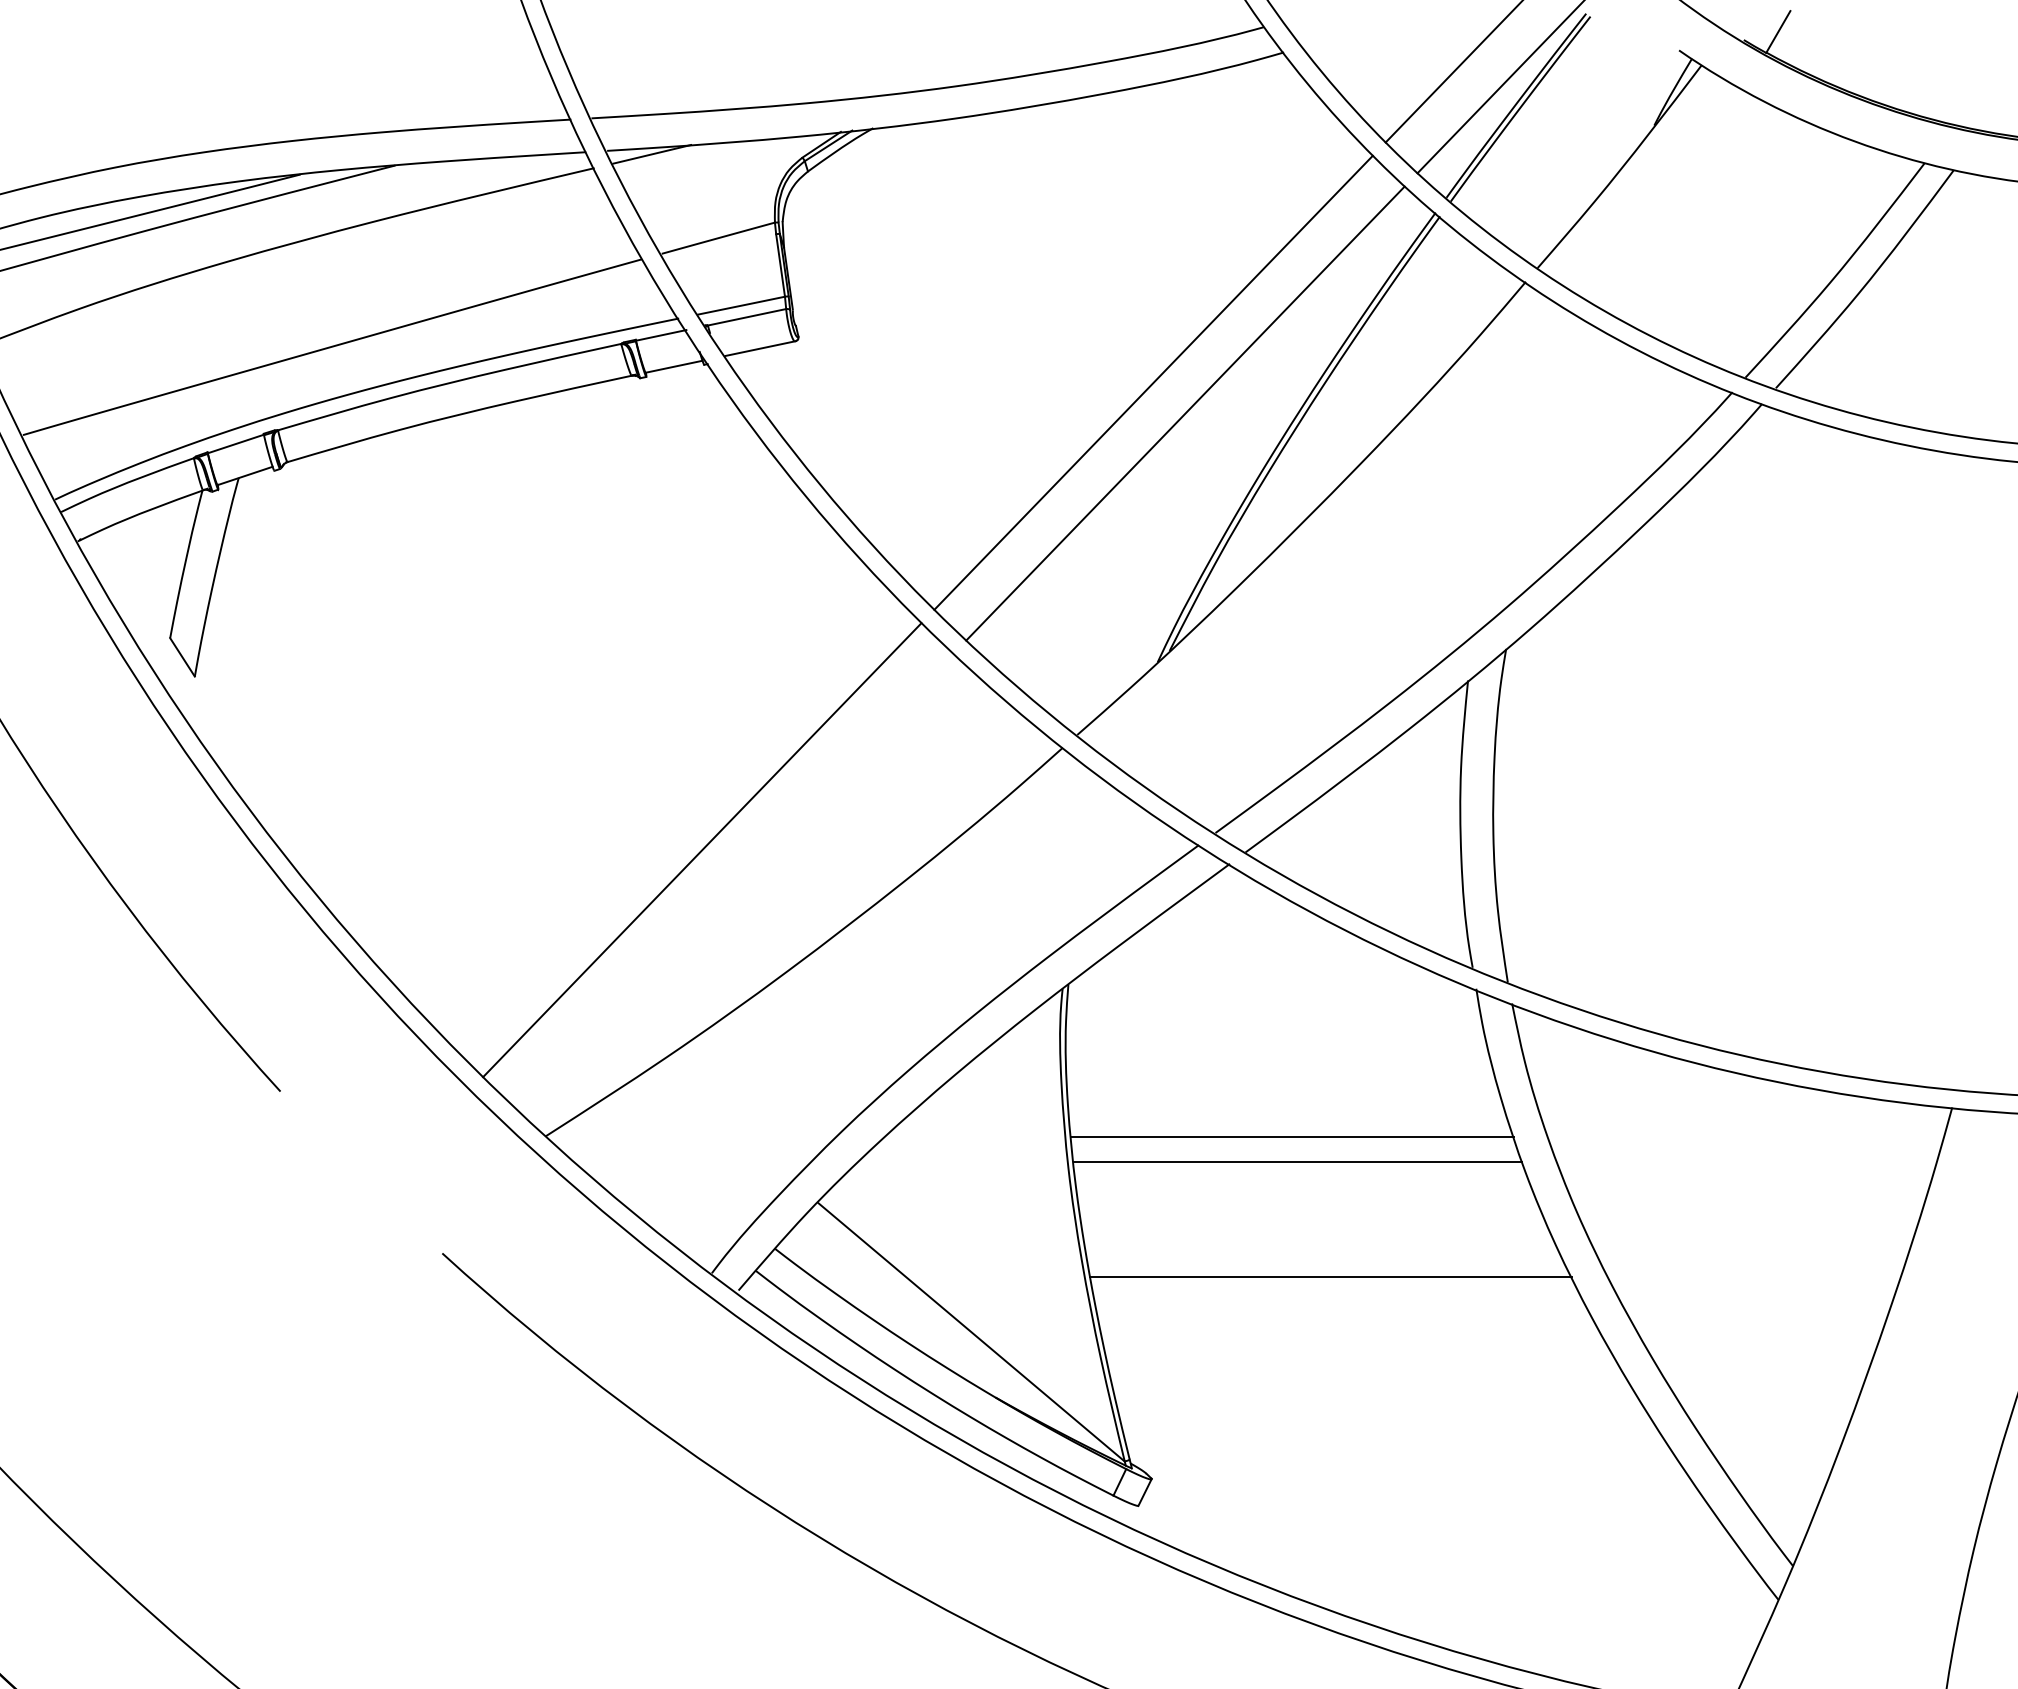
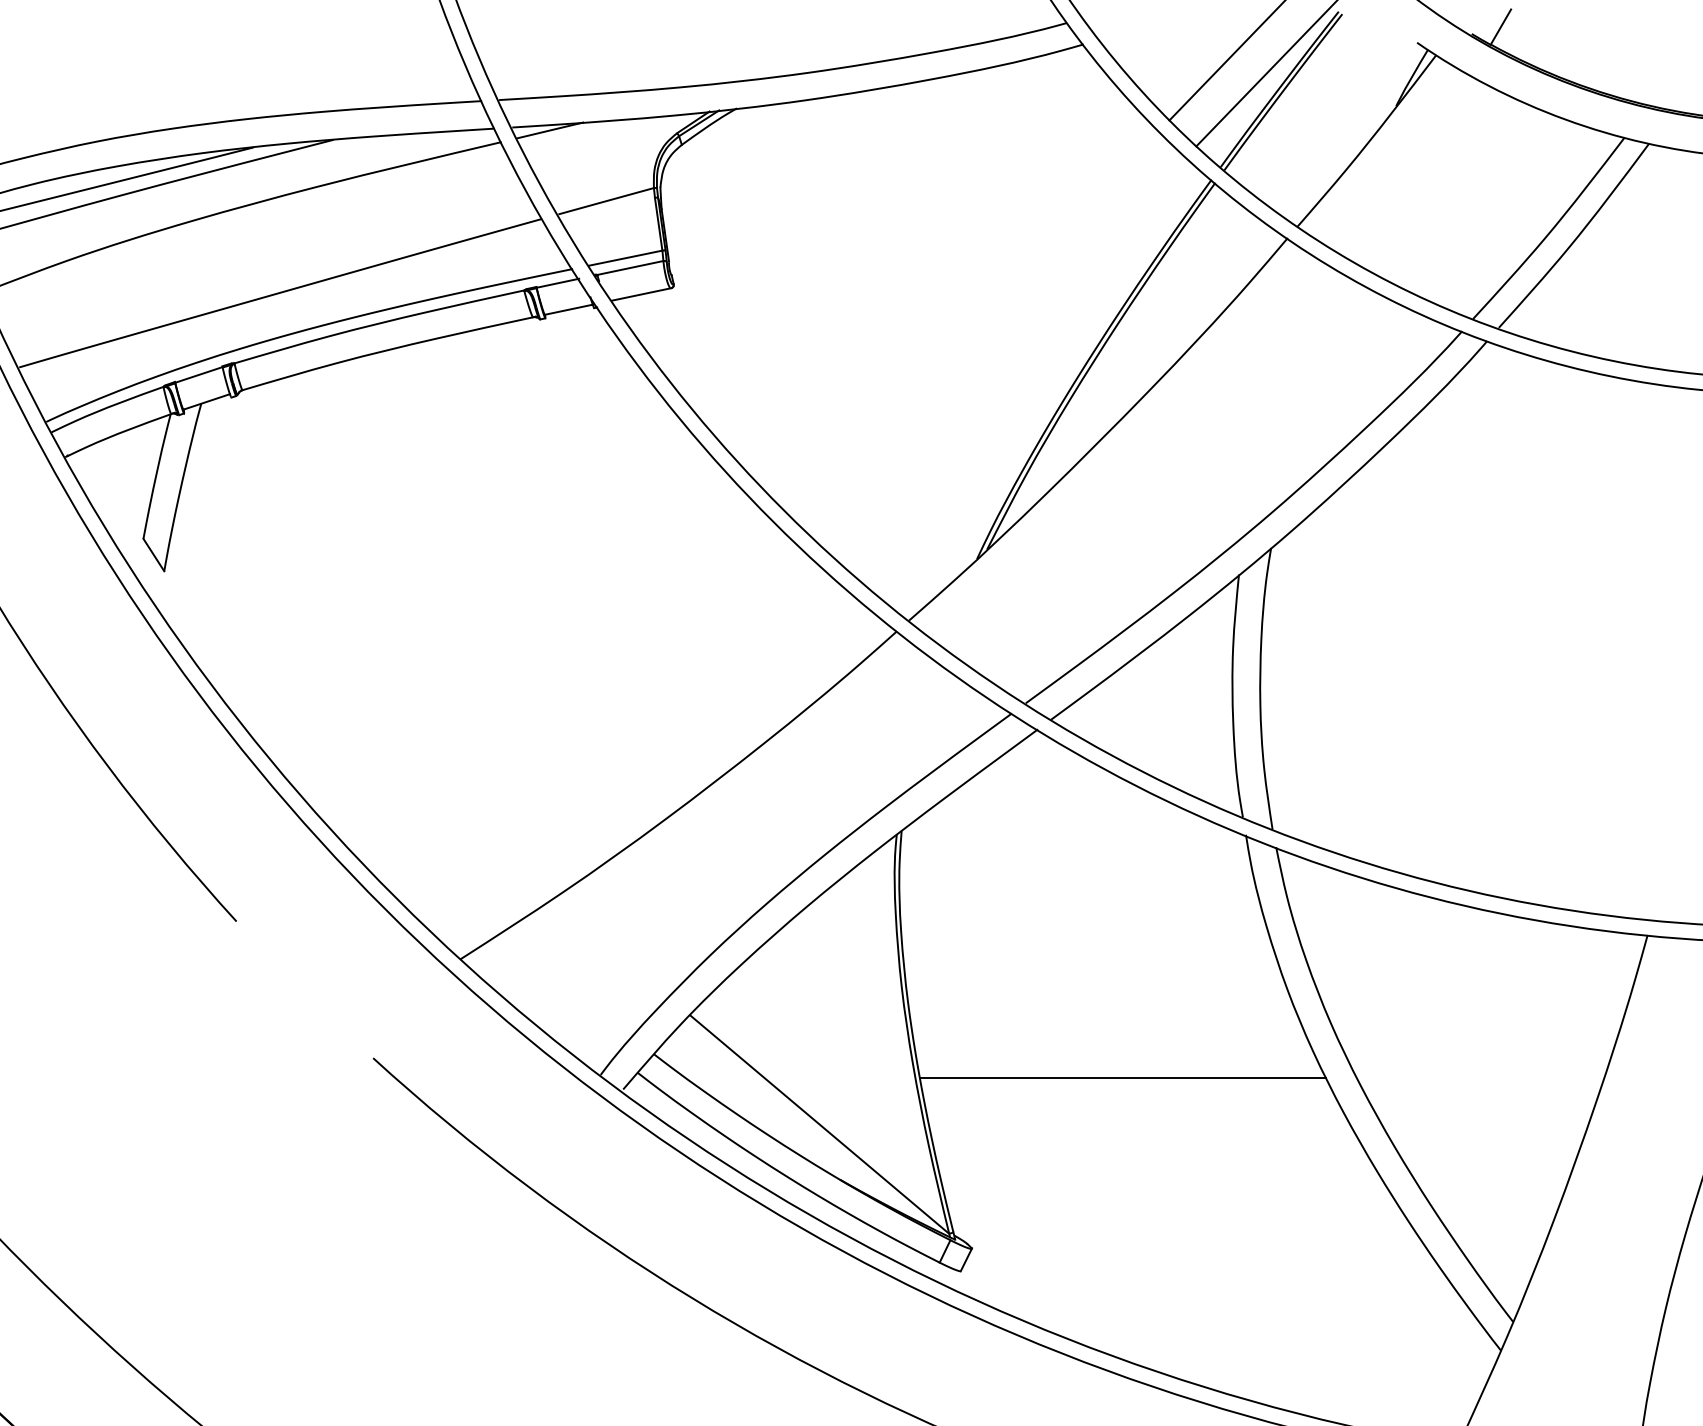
line: (1153, 381) -> (973, 322), removed
line: (1185, 412) -> (1000, 348), removed
line: (702, 849) -> (592, 717), removed
line: (1292, 1136) -> (1090, 959), removed
line: (1296, 1161) -> (1094, 980), removed

